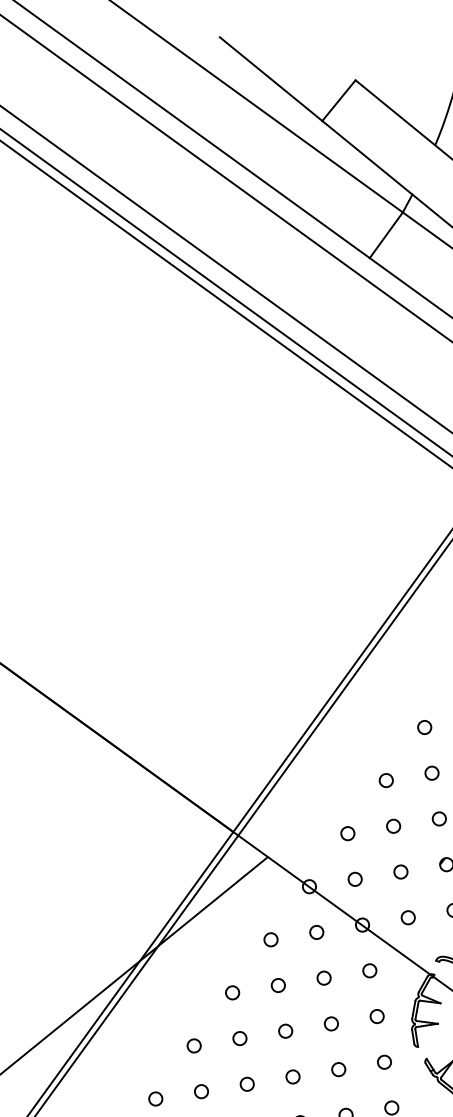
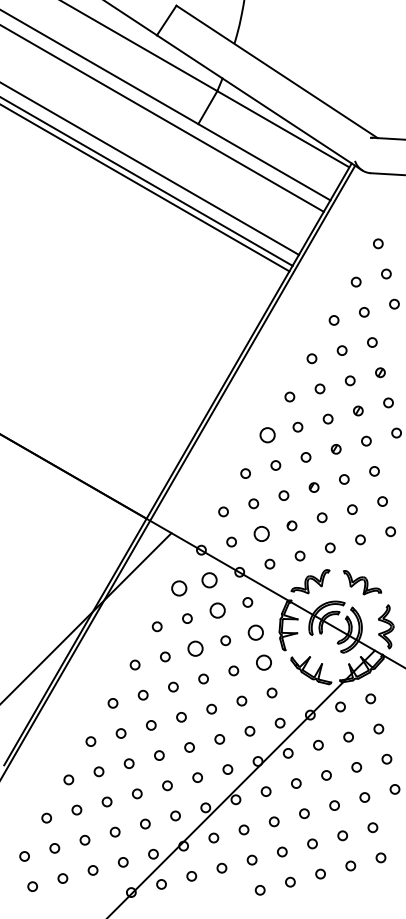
circle: (424, 727) -> (267, 435), size x1.6
circle: (400, 871) -> (261, 533), size x1.6
circle: (316, 932) -> (209, 580), size x1.6
circle: (271, 939) -> (179, 588), size x1.6
circle: (323, 978) -> (217, 610), size x1.6
circle: (376, 1016) -> (255, 632), size x1.6
circle: (285, 1030) -> (195, 648), size x1.6
circle: (383, 1061) -> (263, 662), size x1.6

